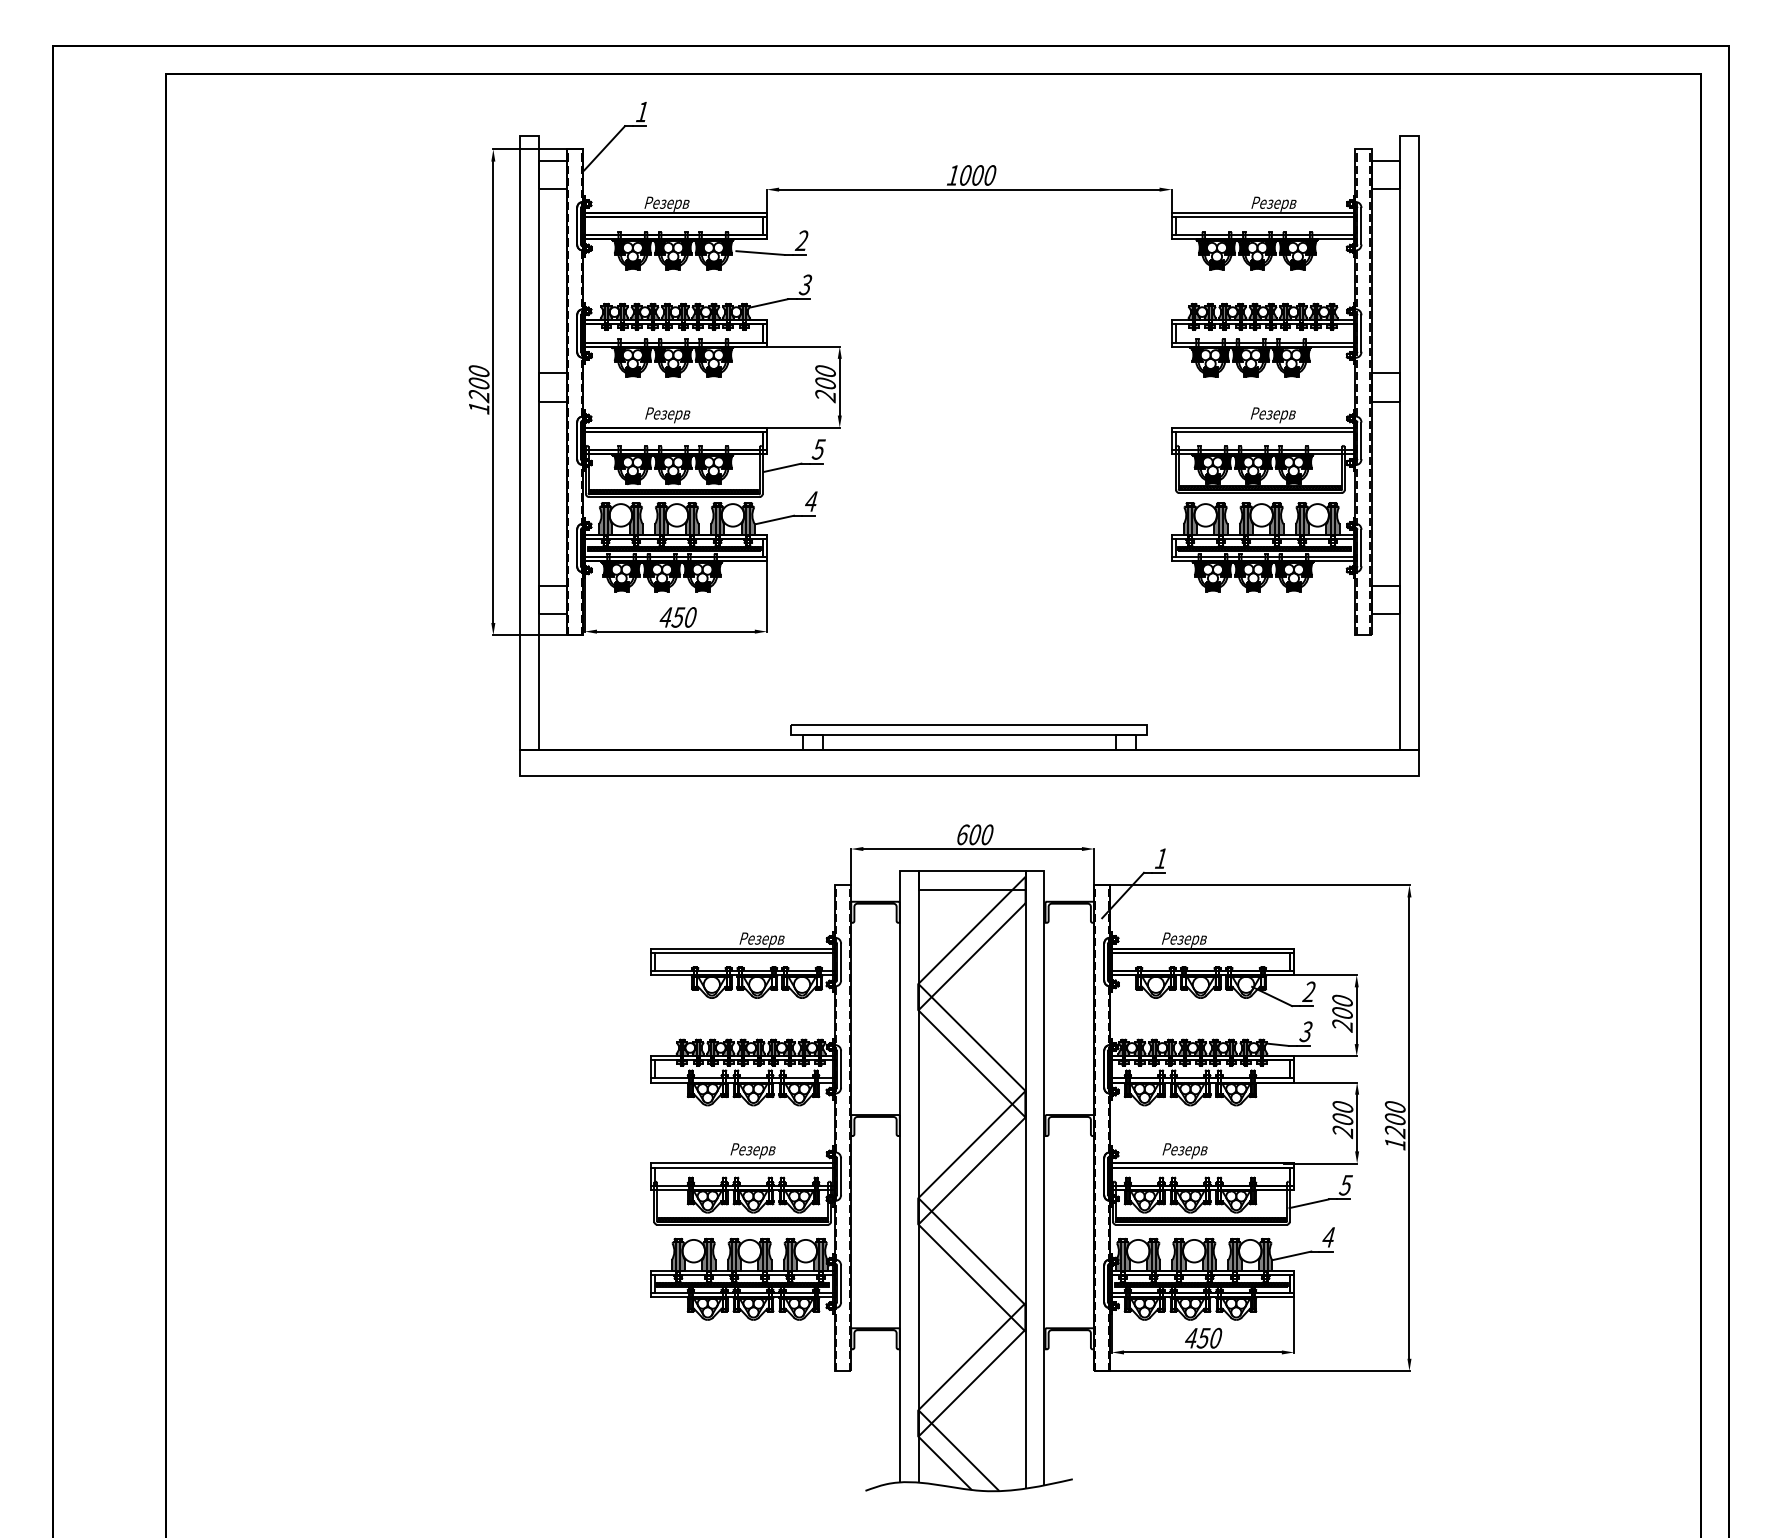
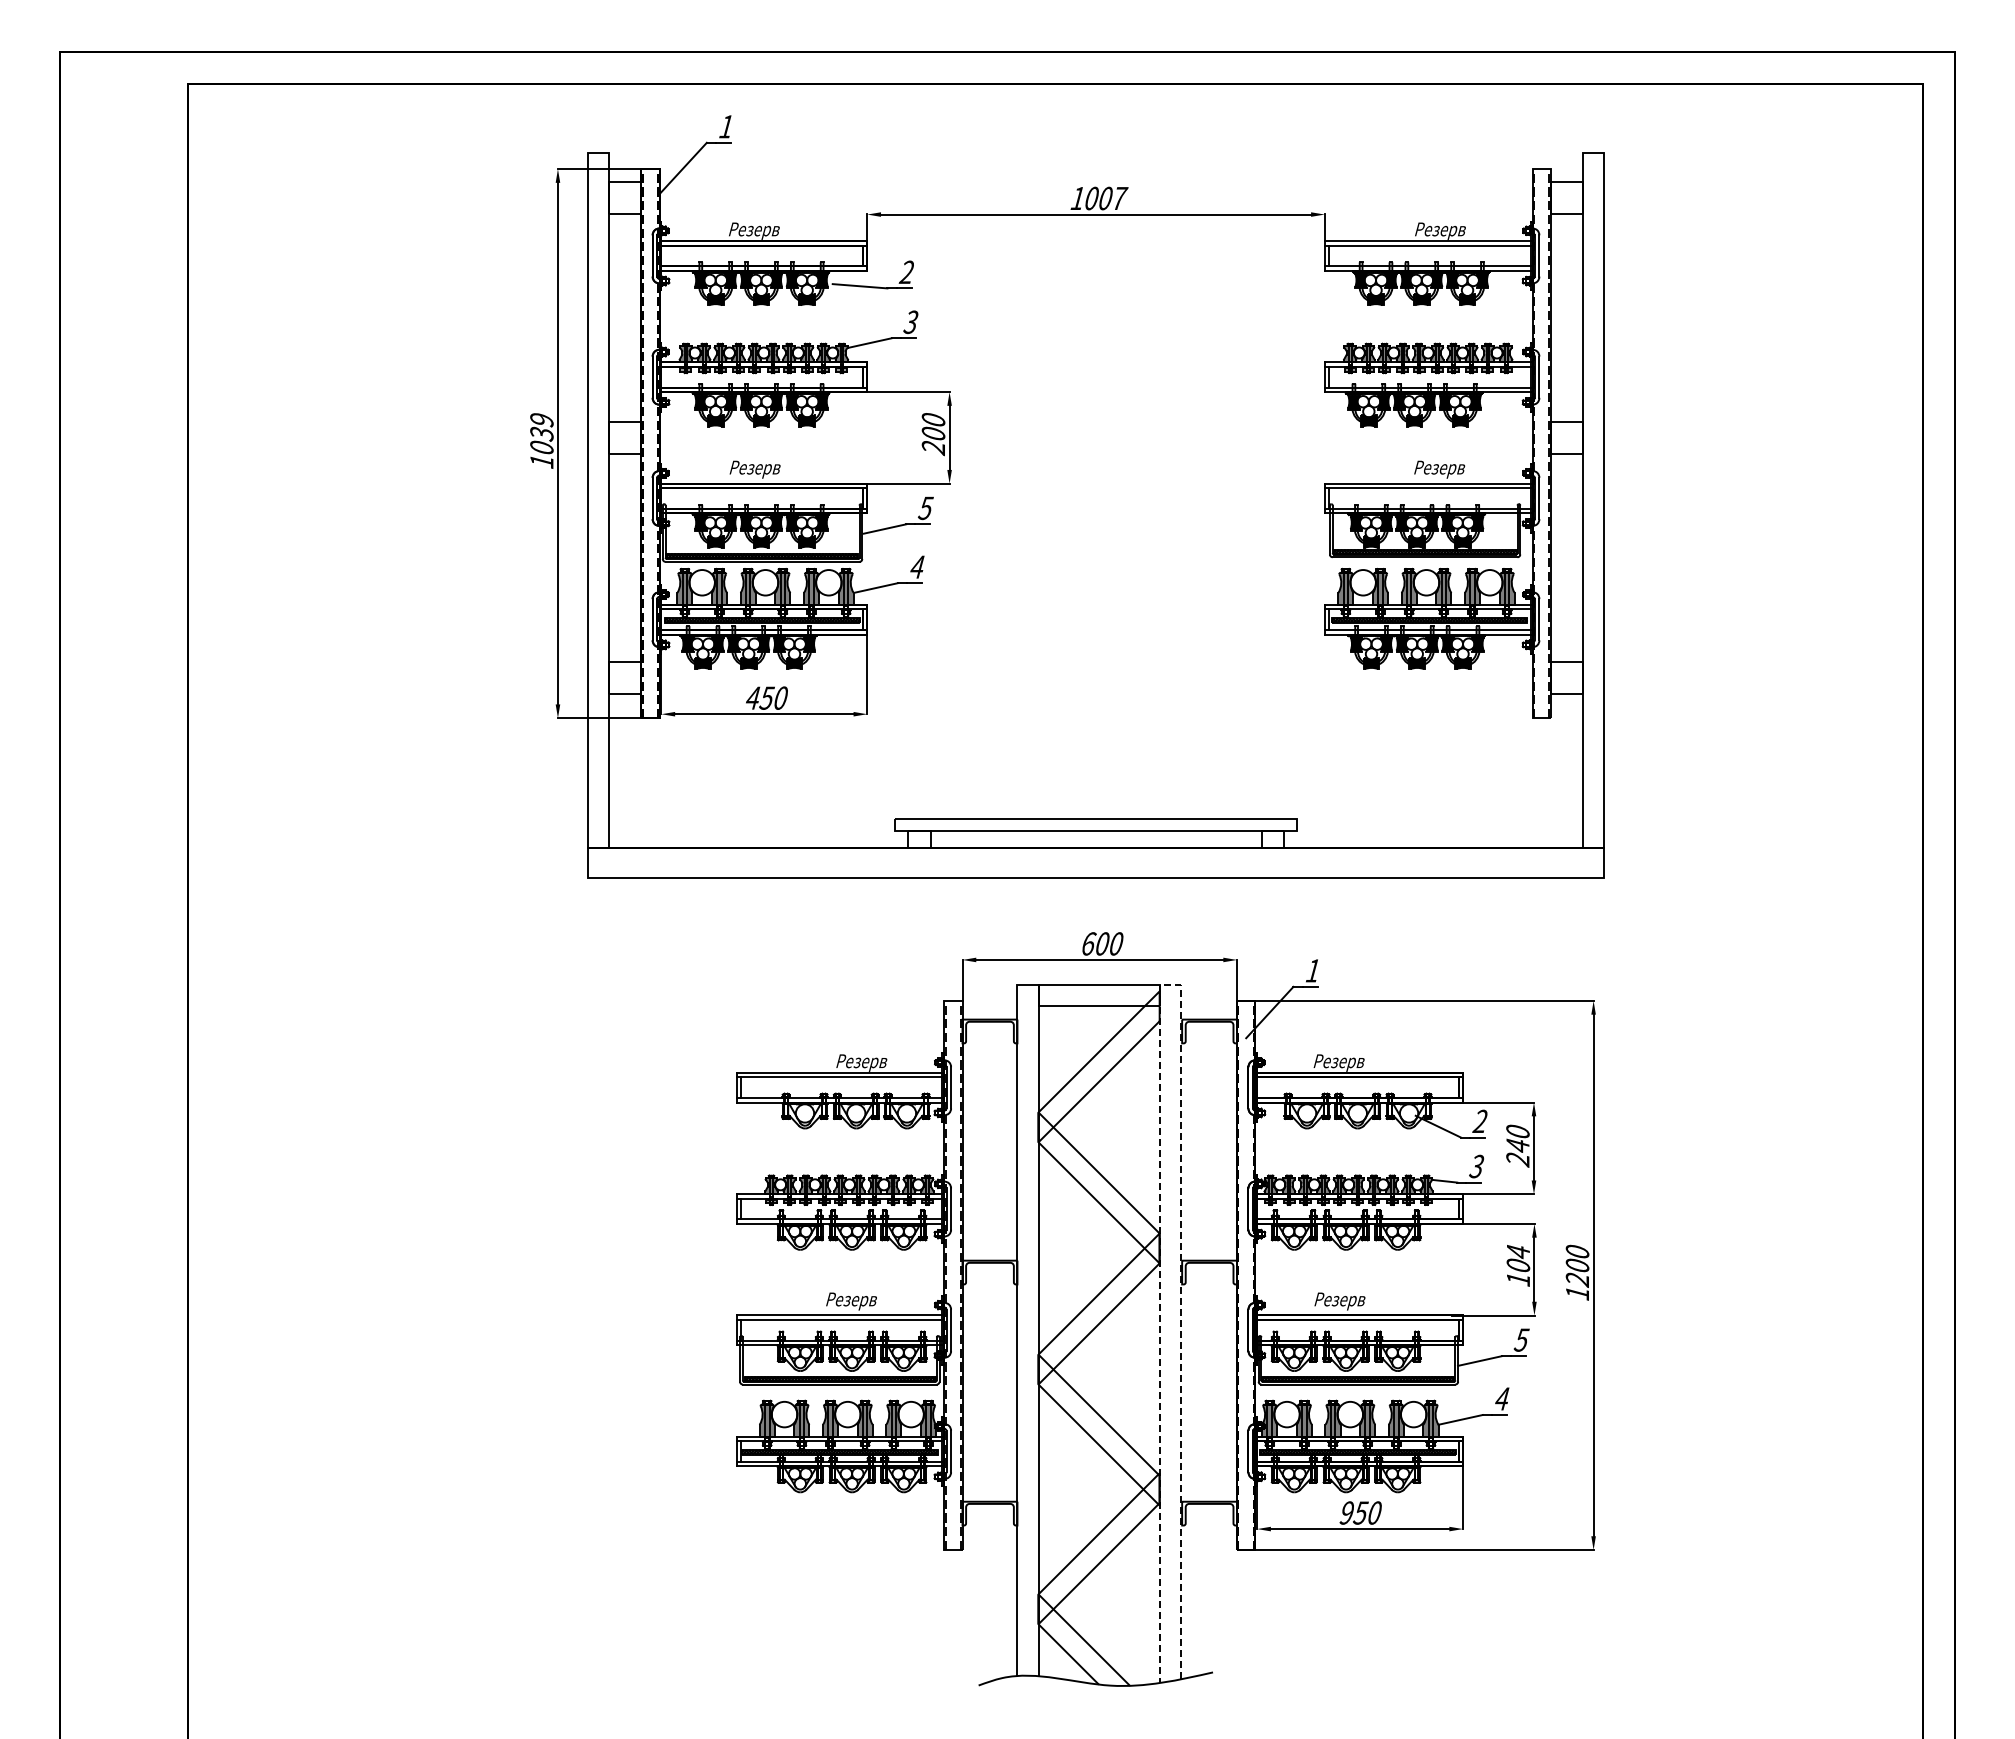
text: (990, 175) -> (1120, 198), 1000 -> 1007
text: (478, 384) -> (541, 434), 1200 -> 1039
line: (1033, 871) -> (1168, 985), solid -> dashed
text: (1342, 1013) -> (1517, 1145), 200 -> 240
text: (1343, 1119) -> (1518, 1265), 200 -> 104
text: (1190, 1337) -> (1346, 1512), 450 -> 950

